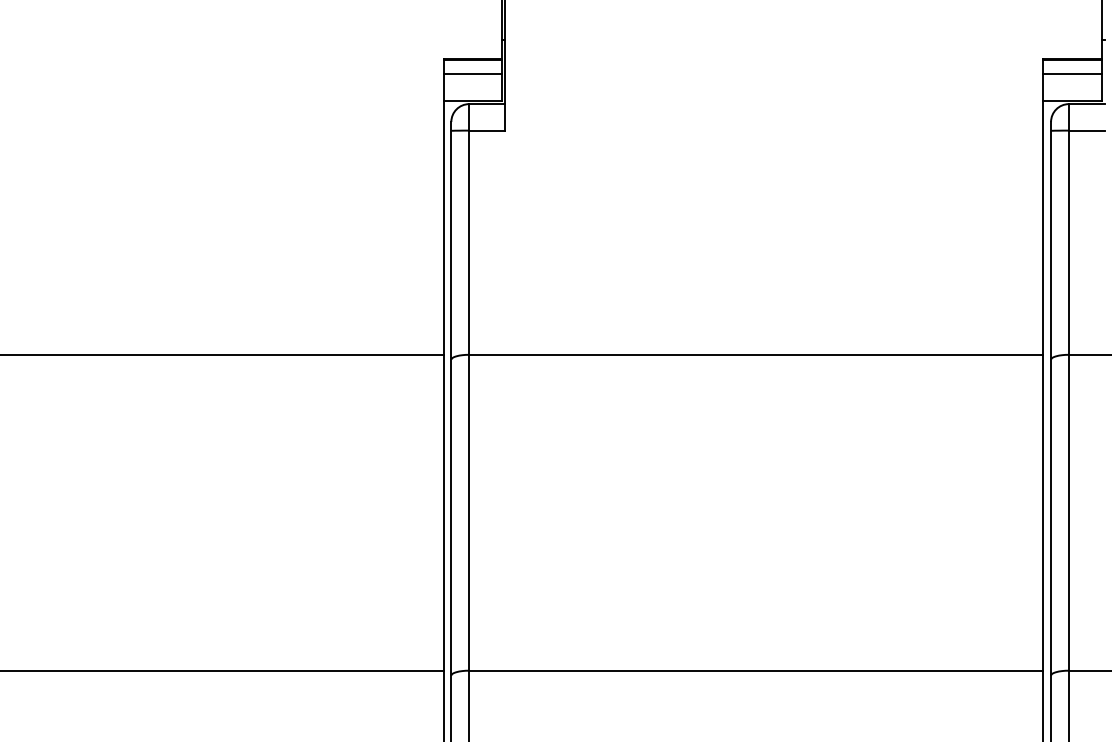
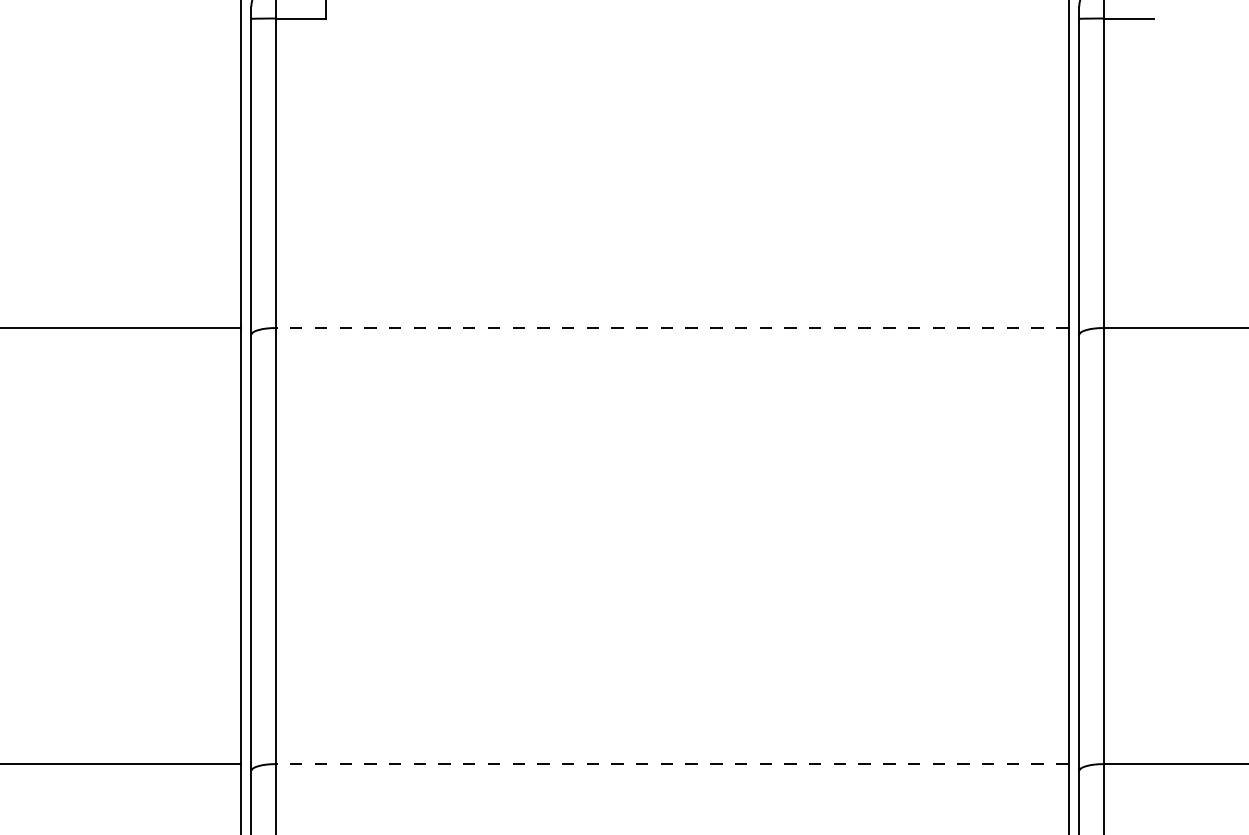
line: (755, 354) -> (671, 327), solid -> dashed
line: (755, 670) -> (671, 763), solid -> dashed

